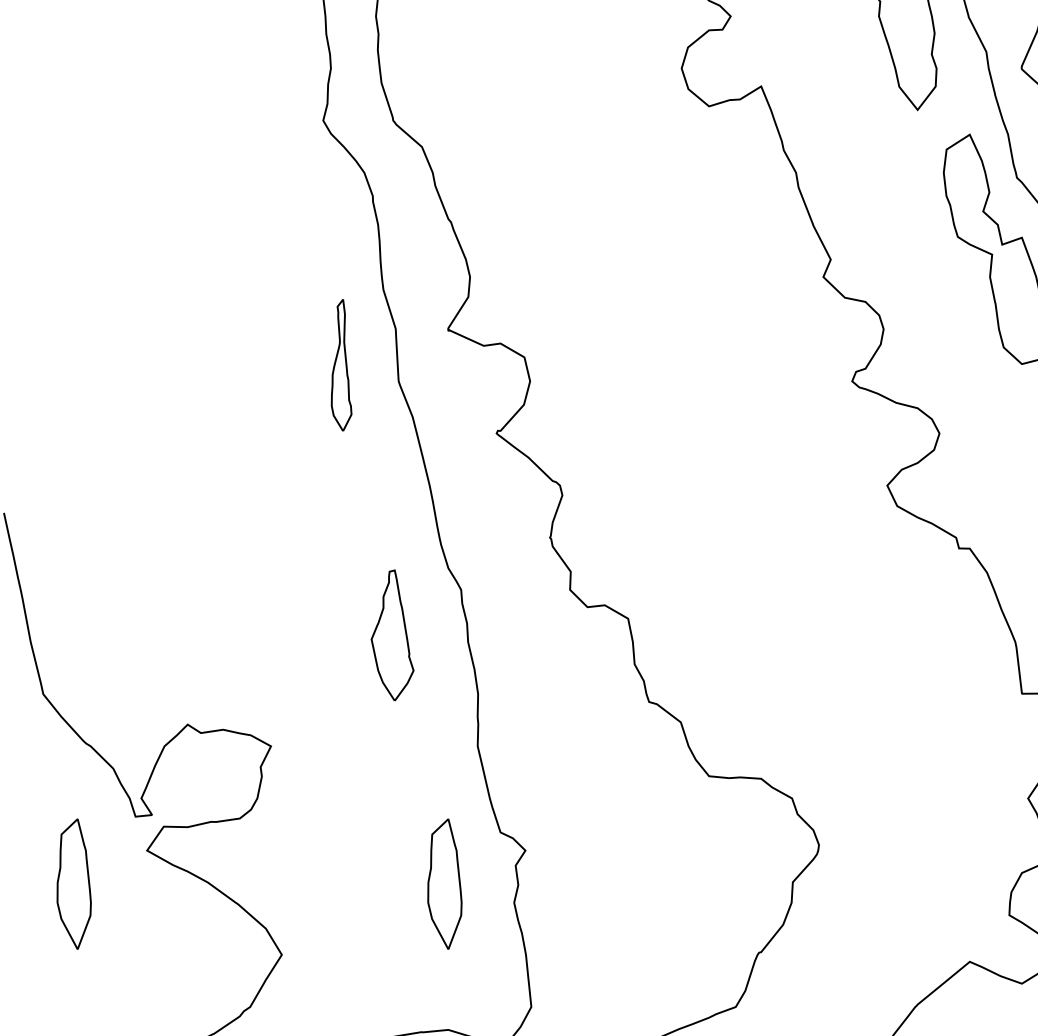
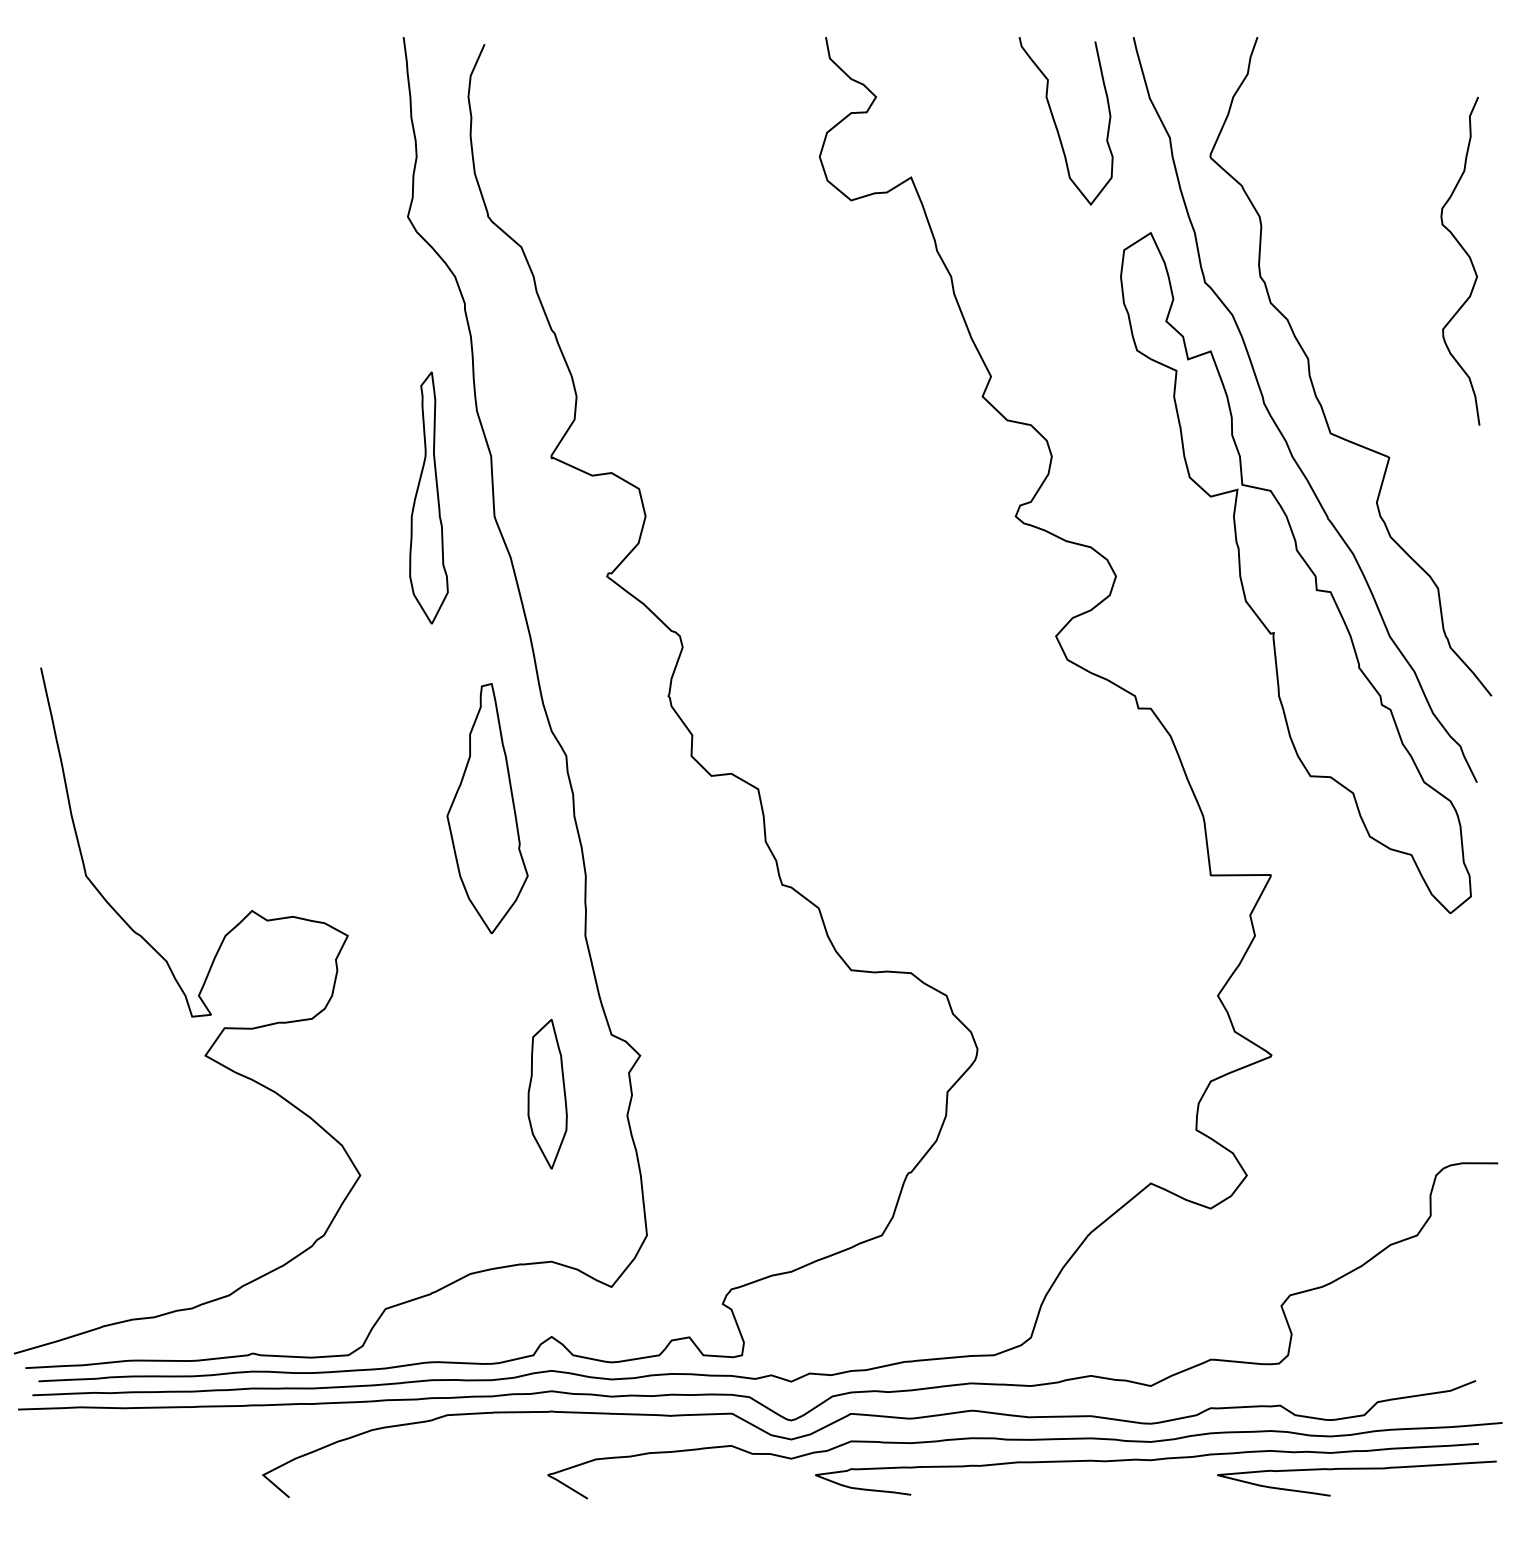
part: (341, 364) -> (428, 497), size x1.67
part: (392, 635) -> (487, 808), size x1.67
part: (74, 884) -> (121, 1094), removed

